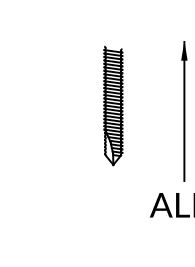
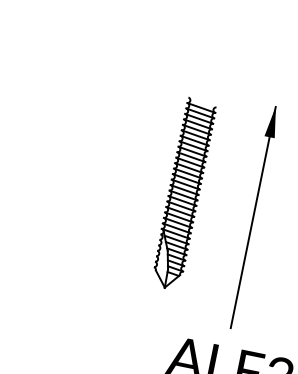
part: (113, 105) -> (184, 193), moved

